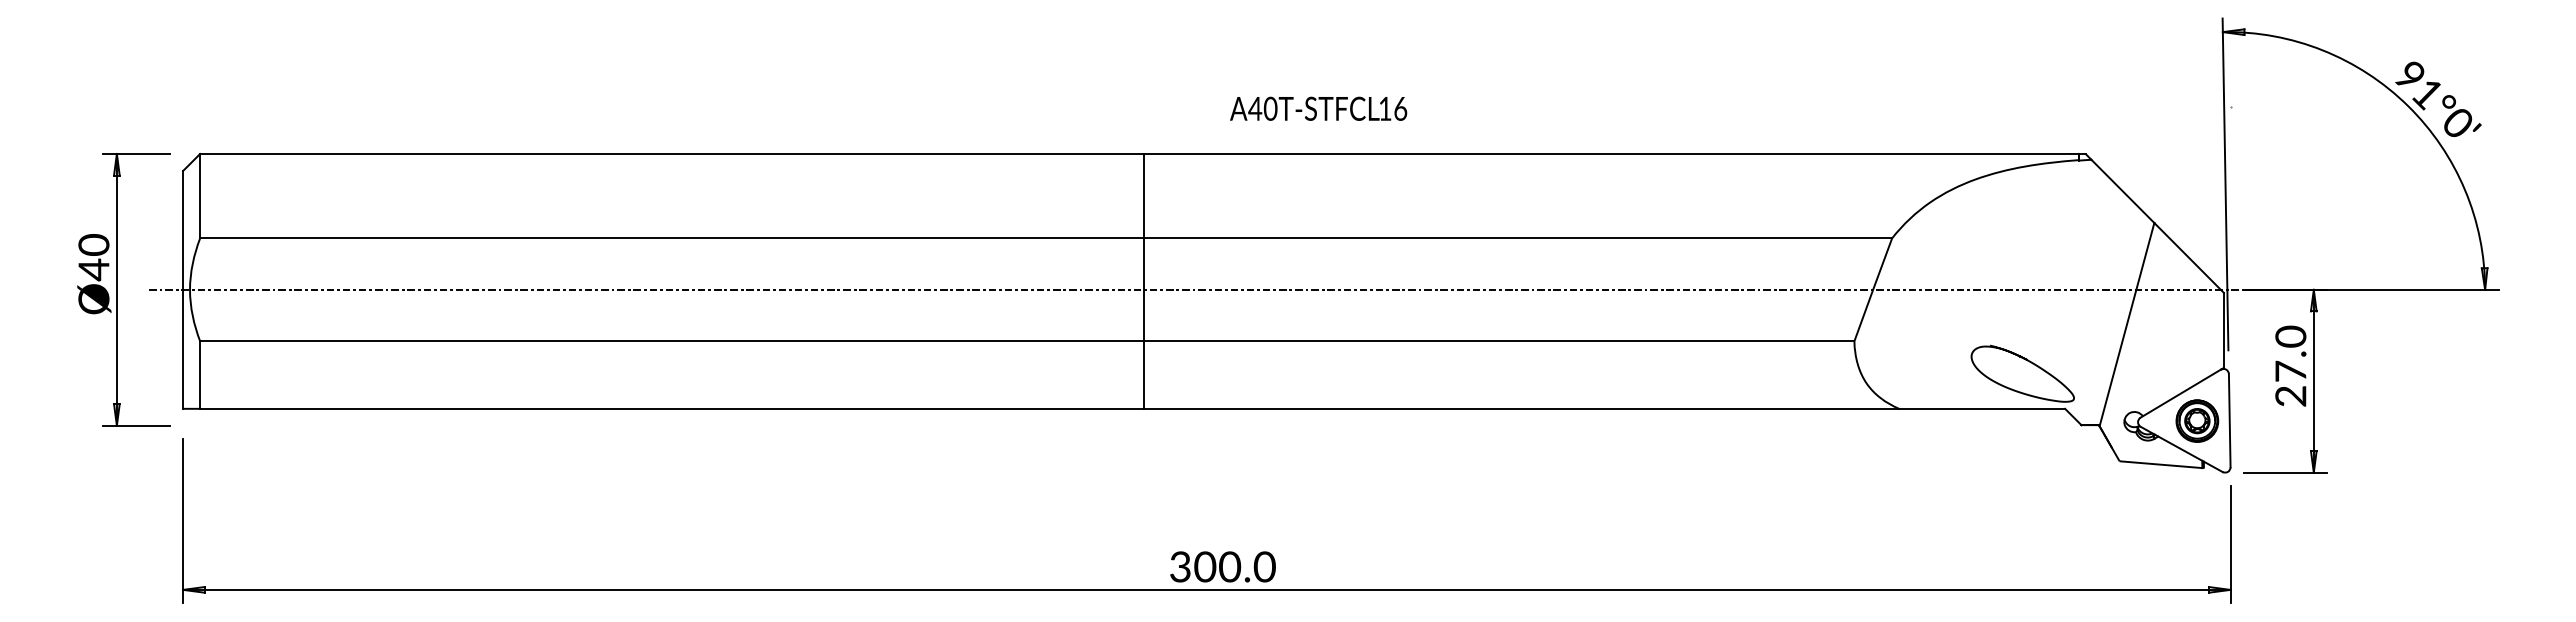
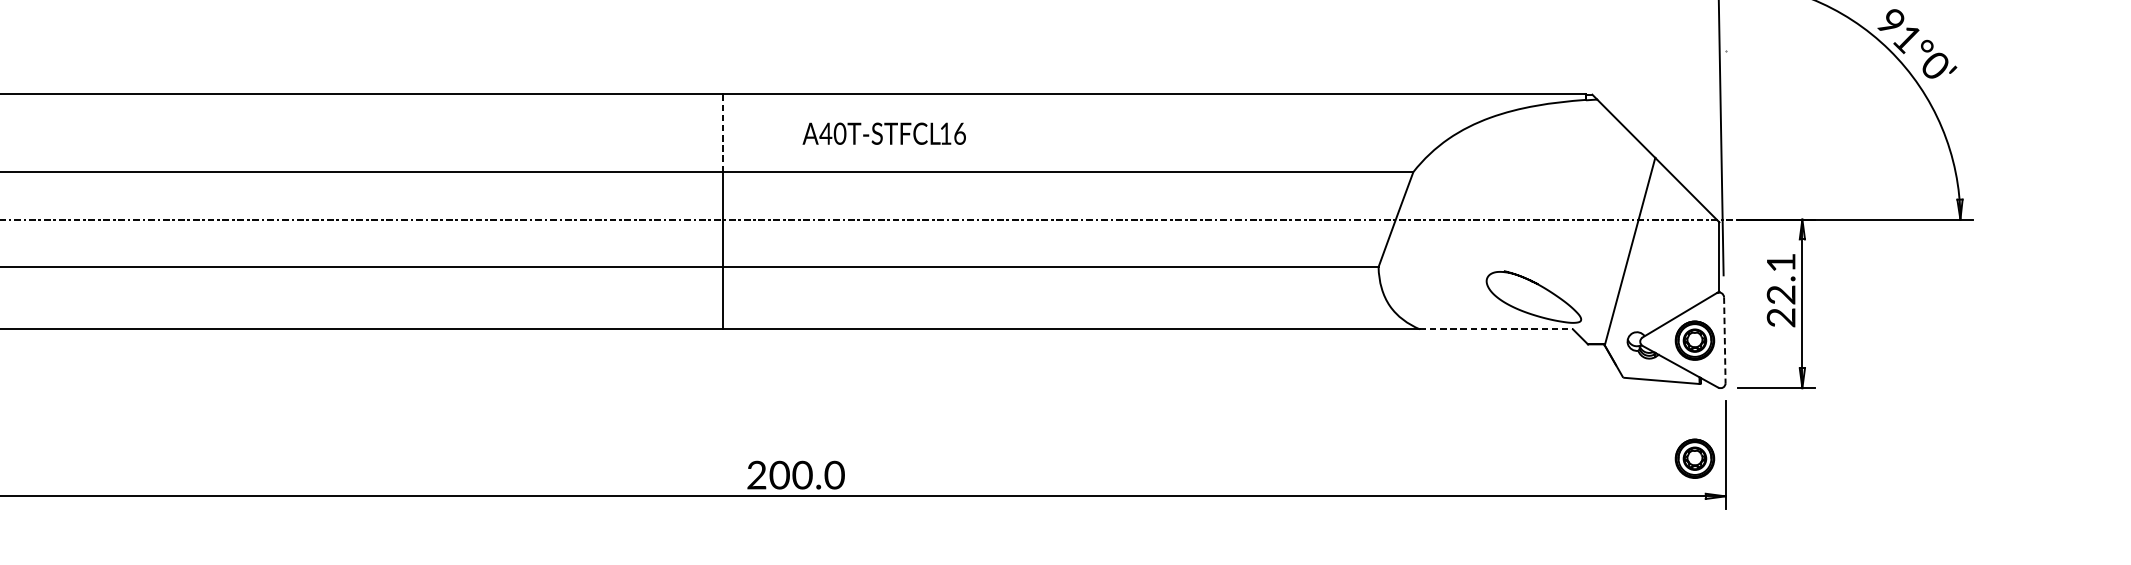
text: (1318, 108) -> (884, 133), moved
line: (1143, 195) -> (722, 132), solid -> dashed
text: (2290, 353) -> (1780, 278), 27.0 -> 22.1
line: (1982, 408) -> (1496, 329), solid -> dashed
line: (2229, 421) -> (1724, 341), solid -> dashed
part: (2197, 548) -> (1695, 458), added
text: (1180, 567) -> (756, 475), 300.0 -> 200.0

